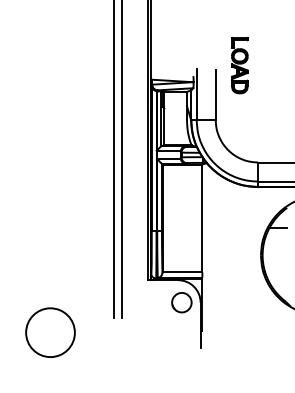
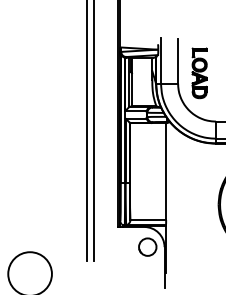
part: (239, 65) -> (199, 73), moved

